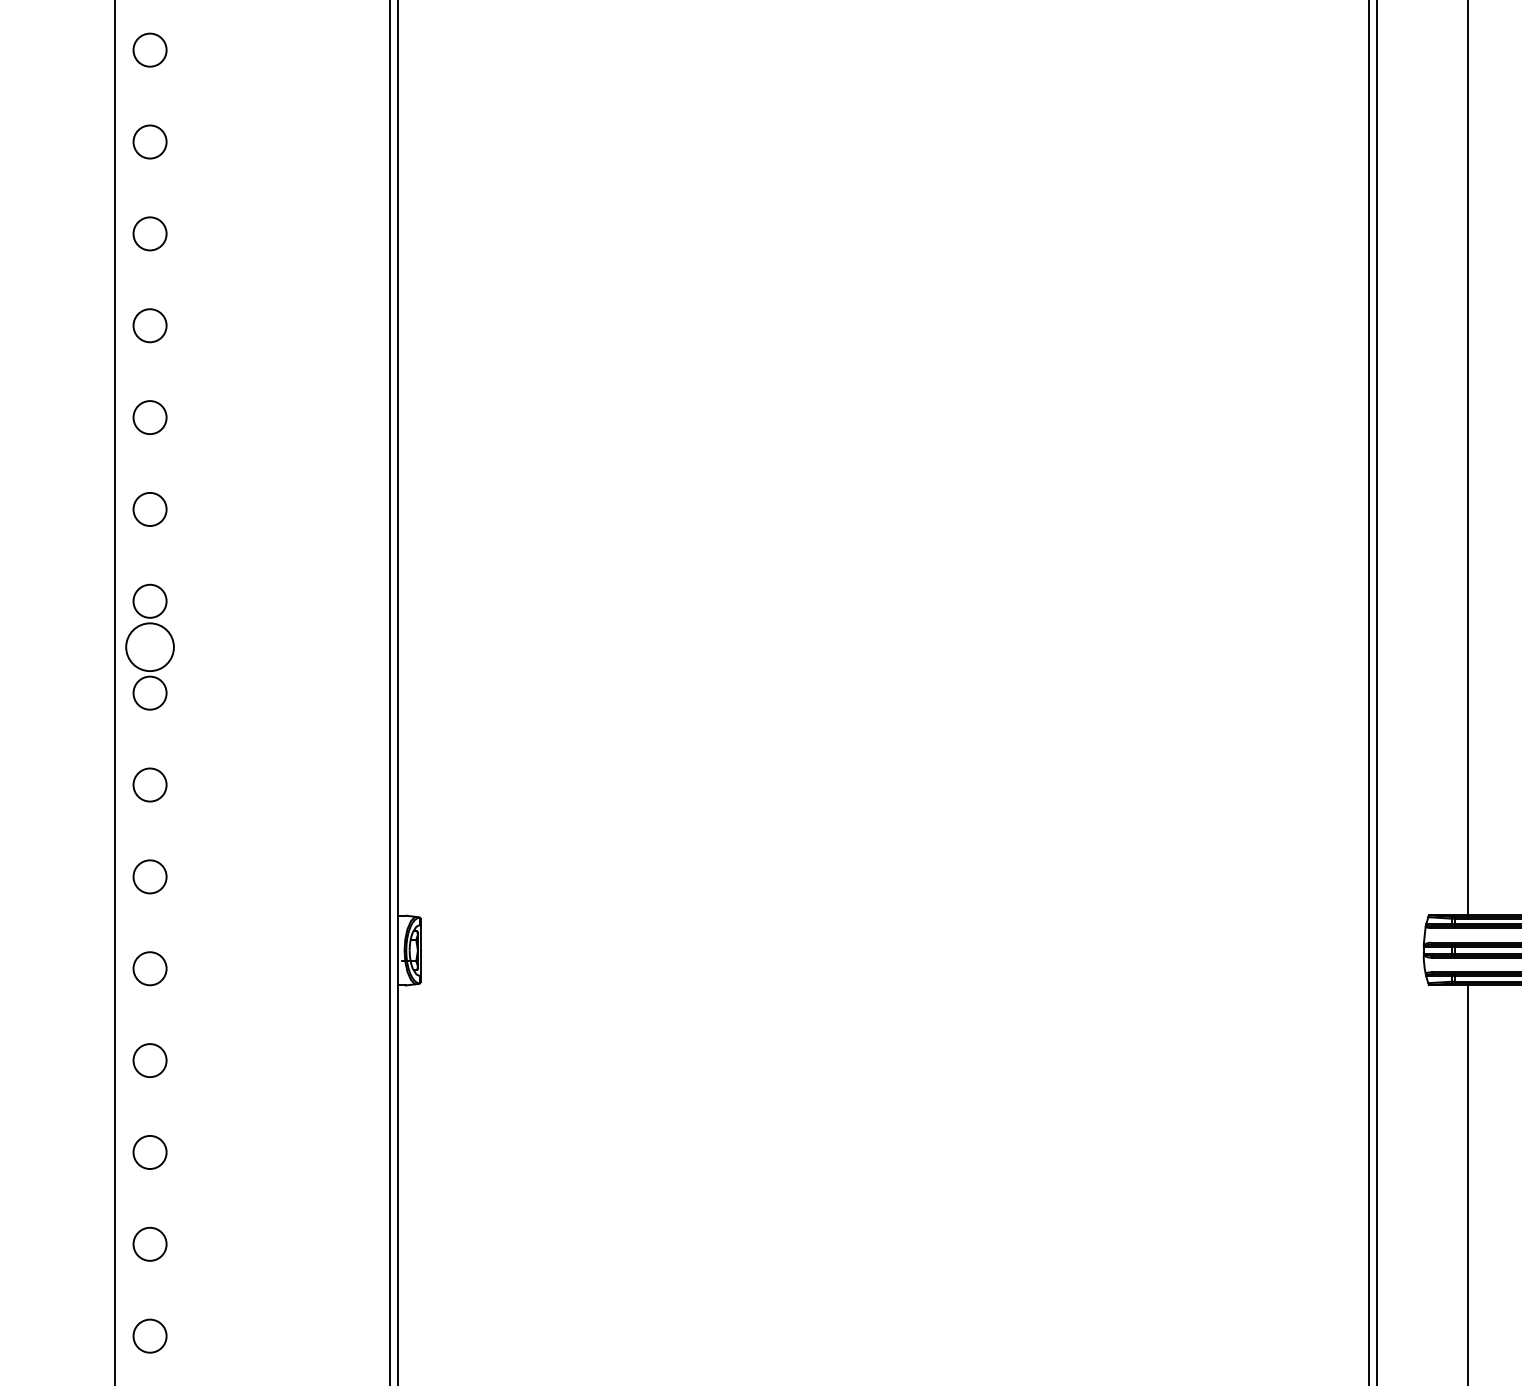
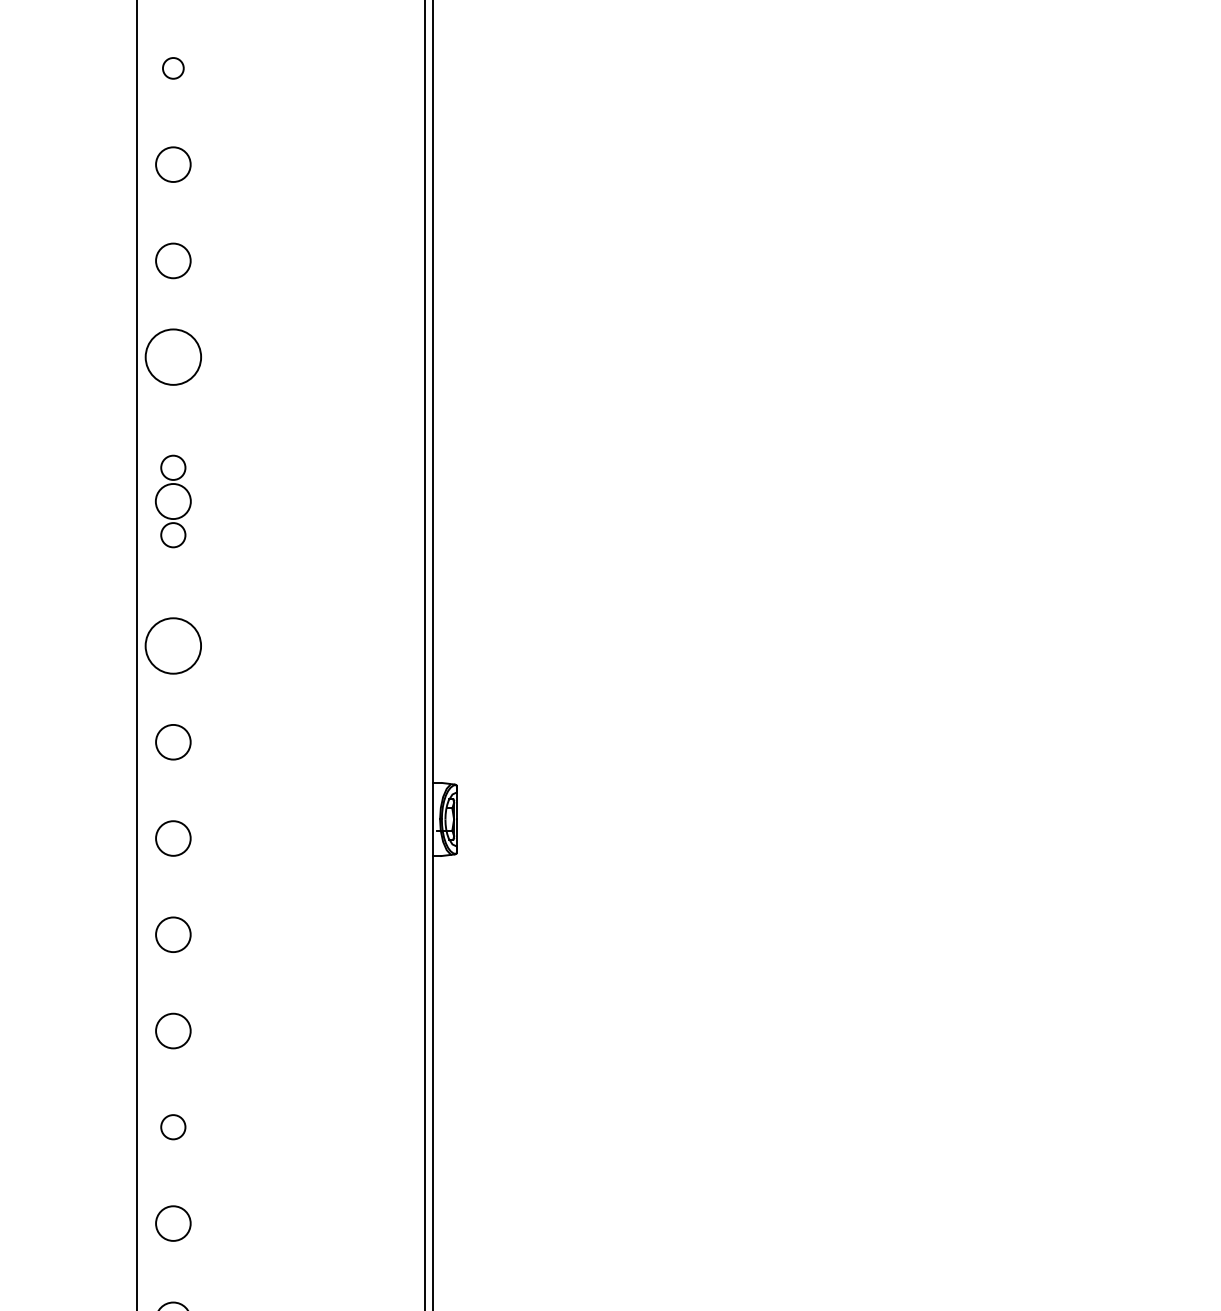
circle: (149, 233) -> (172, 67), size x0.6
circle: (149, 509) -> (172, 357), size x1.6
part: (149, 646) -> (172, 500), size x0.7
circle: (149, 784) -> (172, 645), size x1.6
circle: (149, 1243) -> (172, 1126), size x0.7

